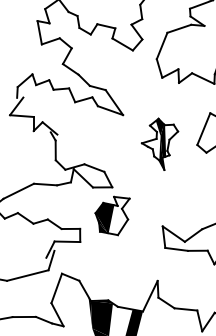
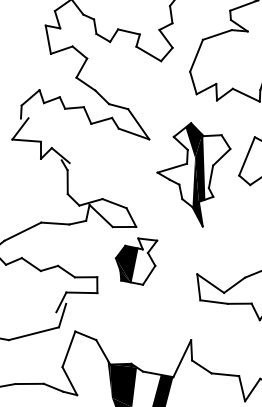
part: (159, 144) -> (193, 174), size x1.67

